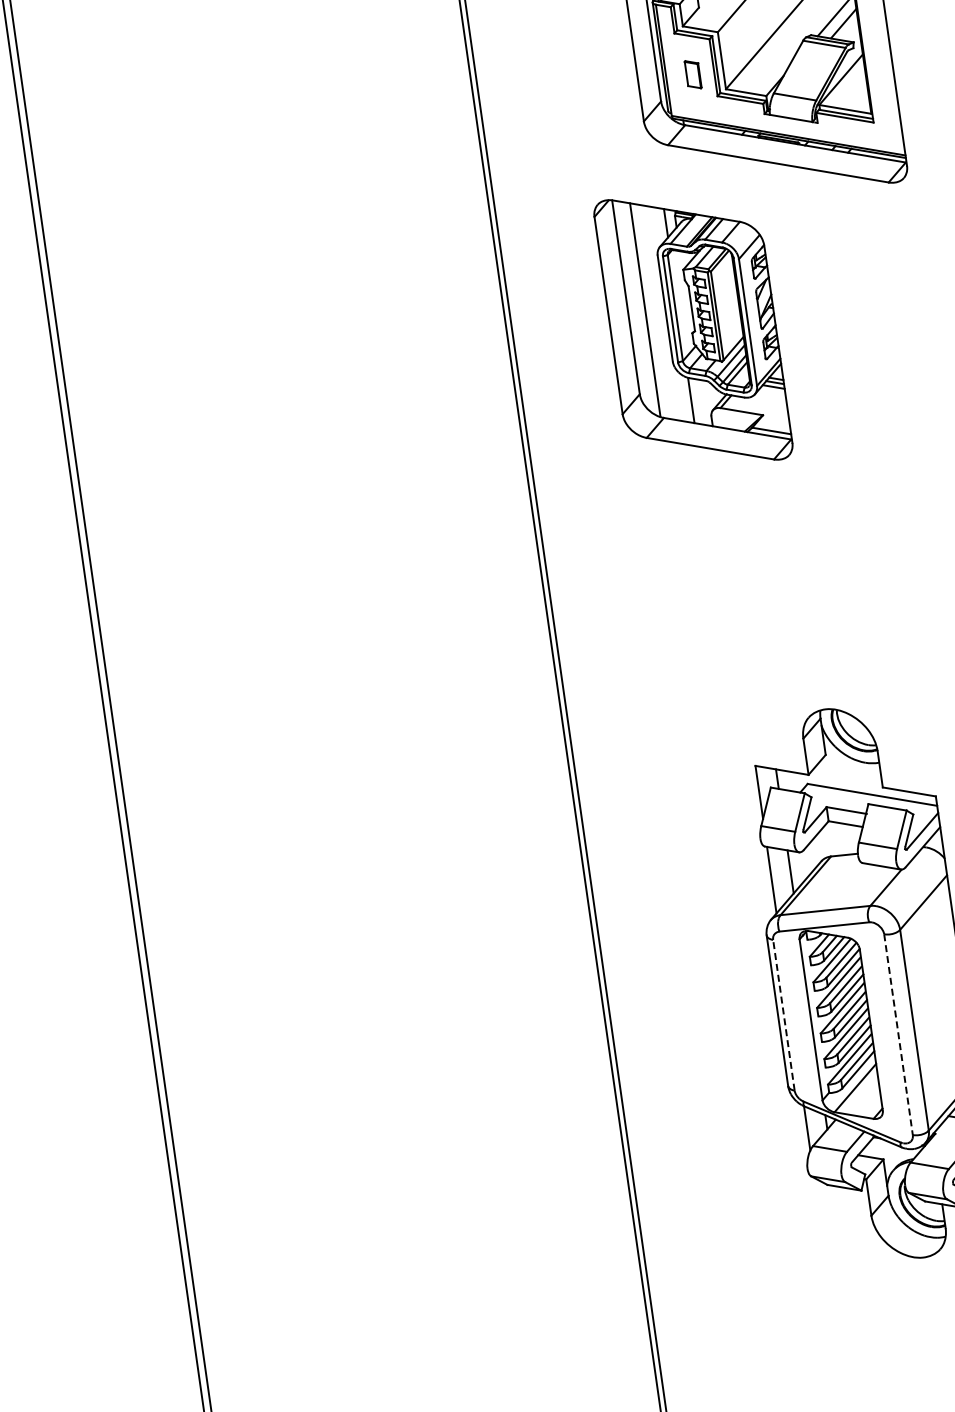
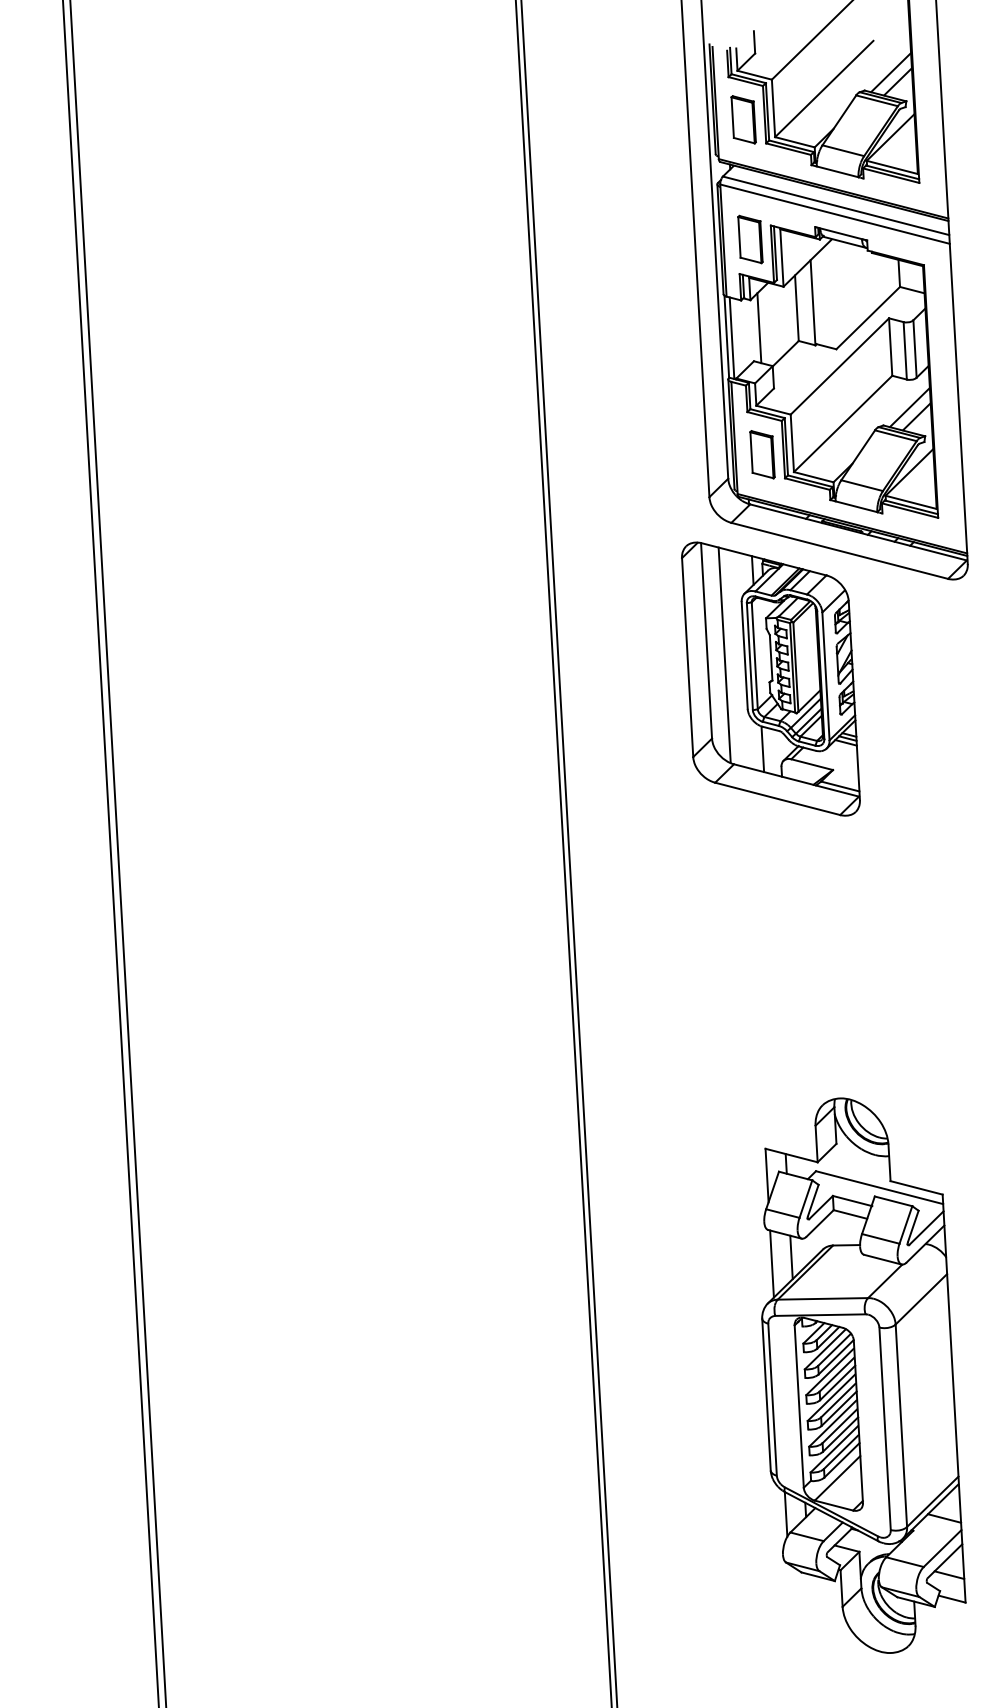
part: (693, 74) -> (762, 454), size x1.67
part: (692, 329) -> (770, 678), moved
line: (783, 1015) -> (772, 1399), dashed -> solid
line: (898, 1035) -> (885, 1429), dashed -> solid

